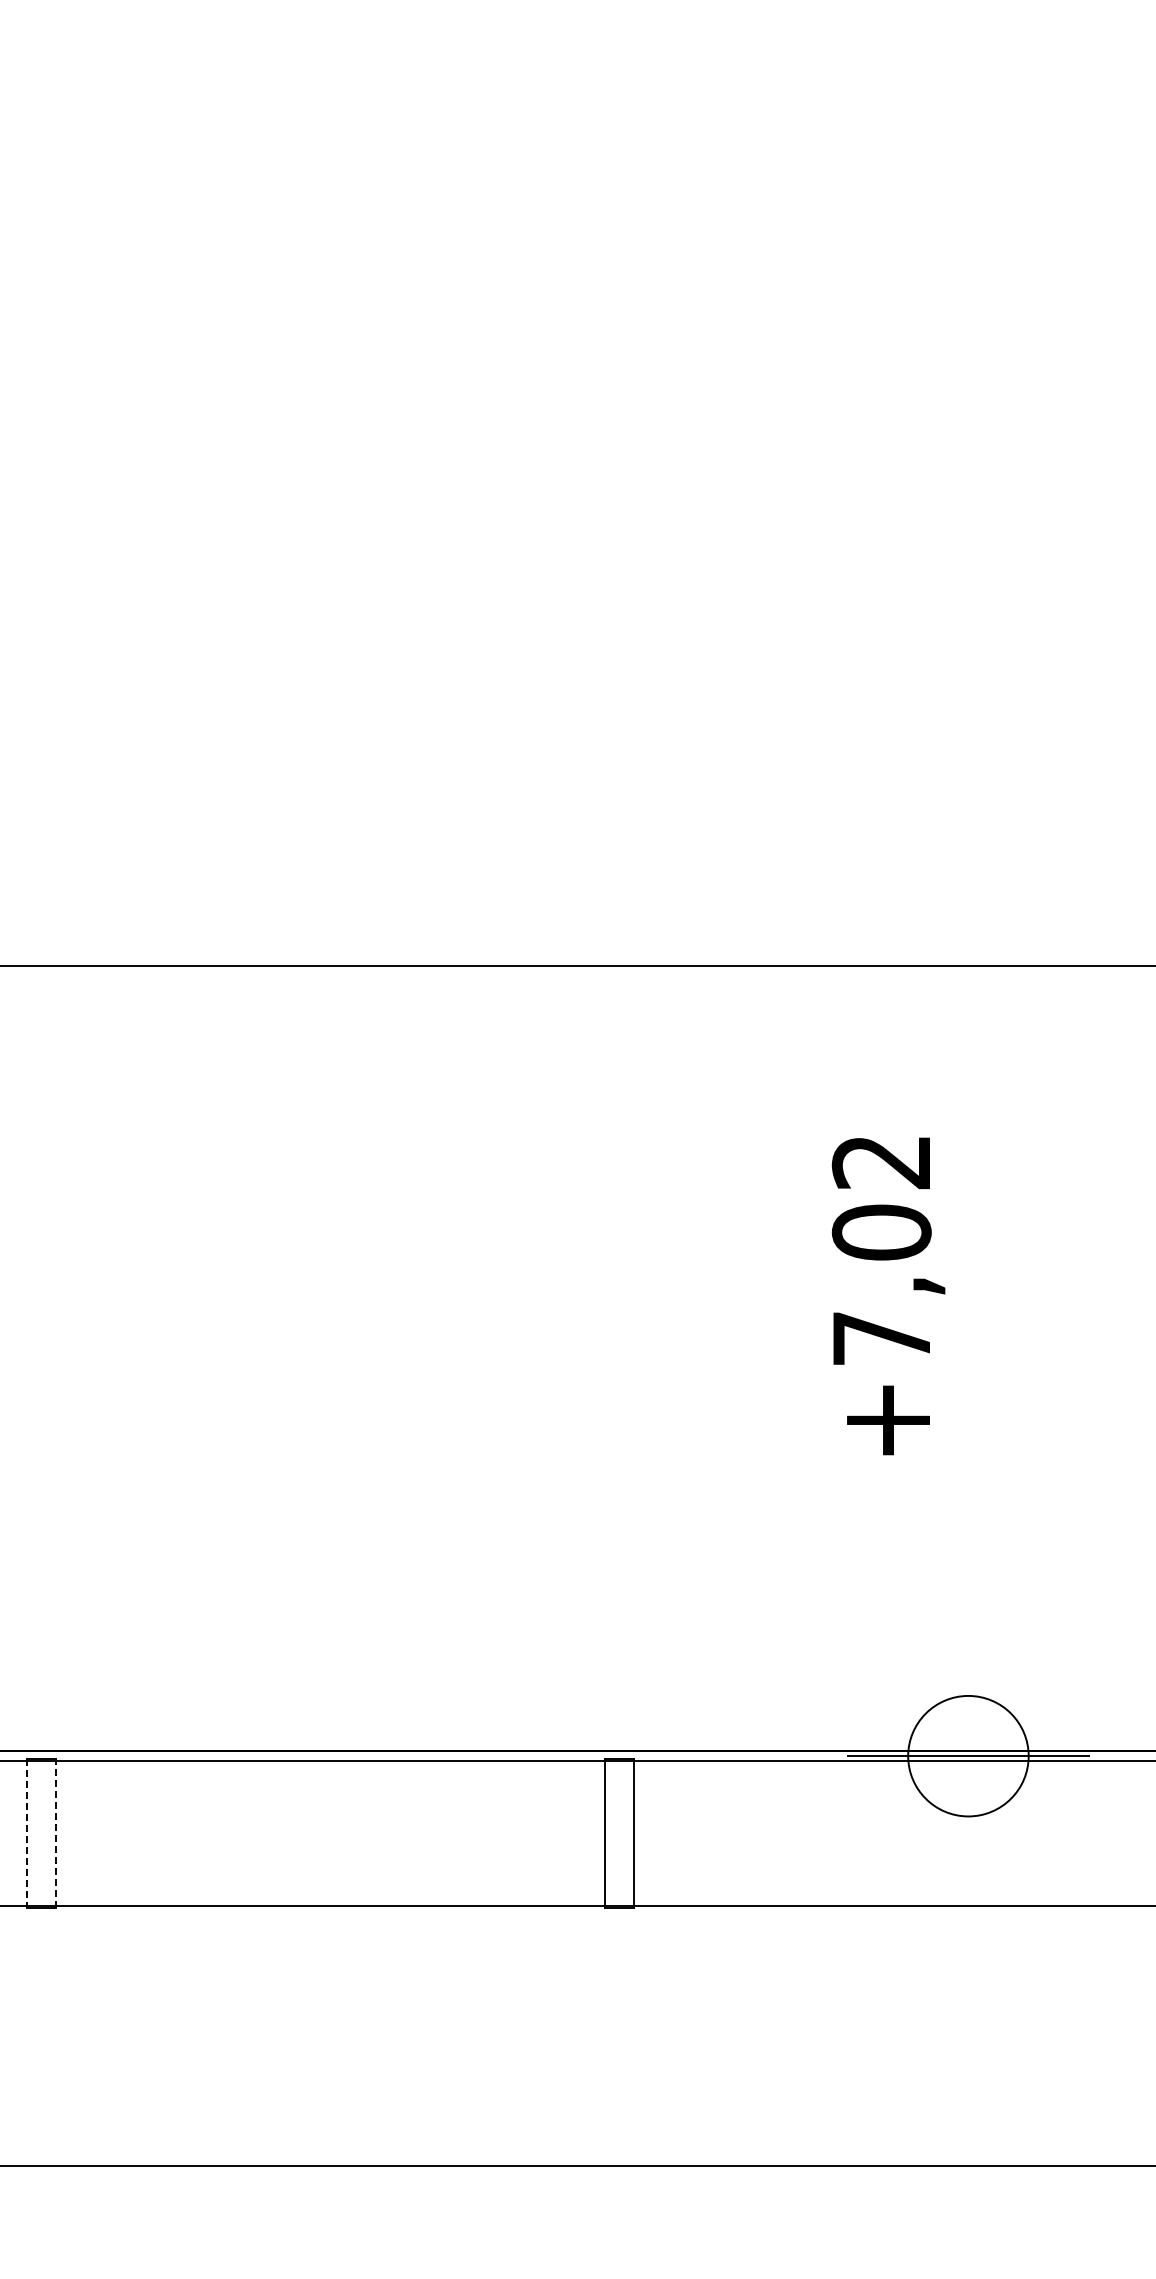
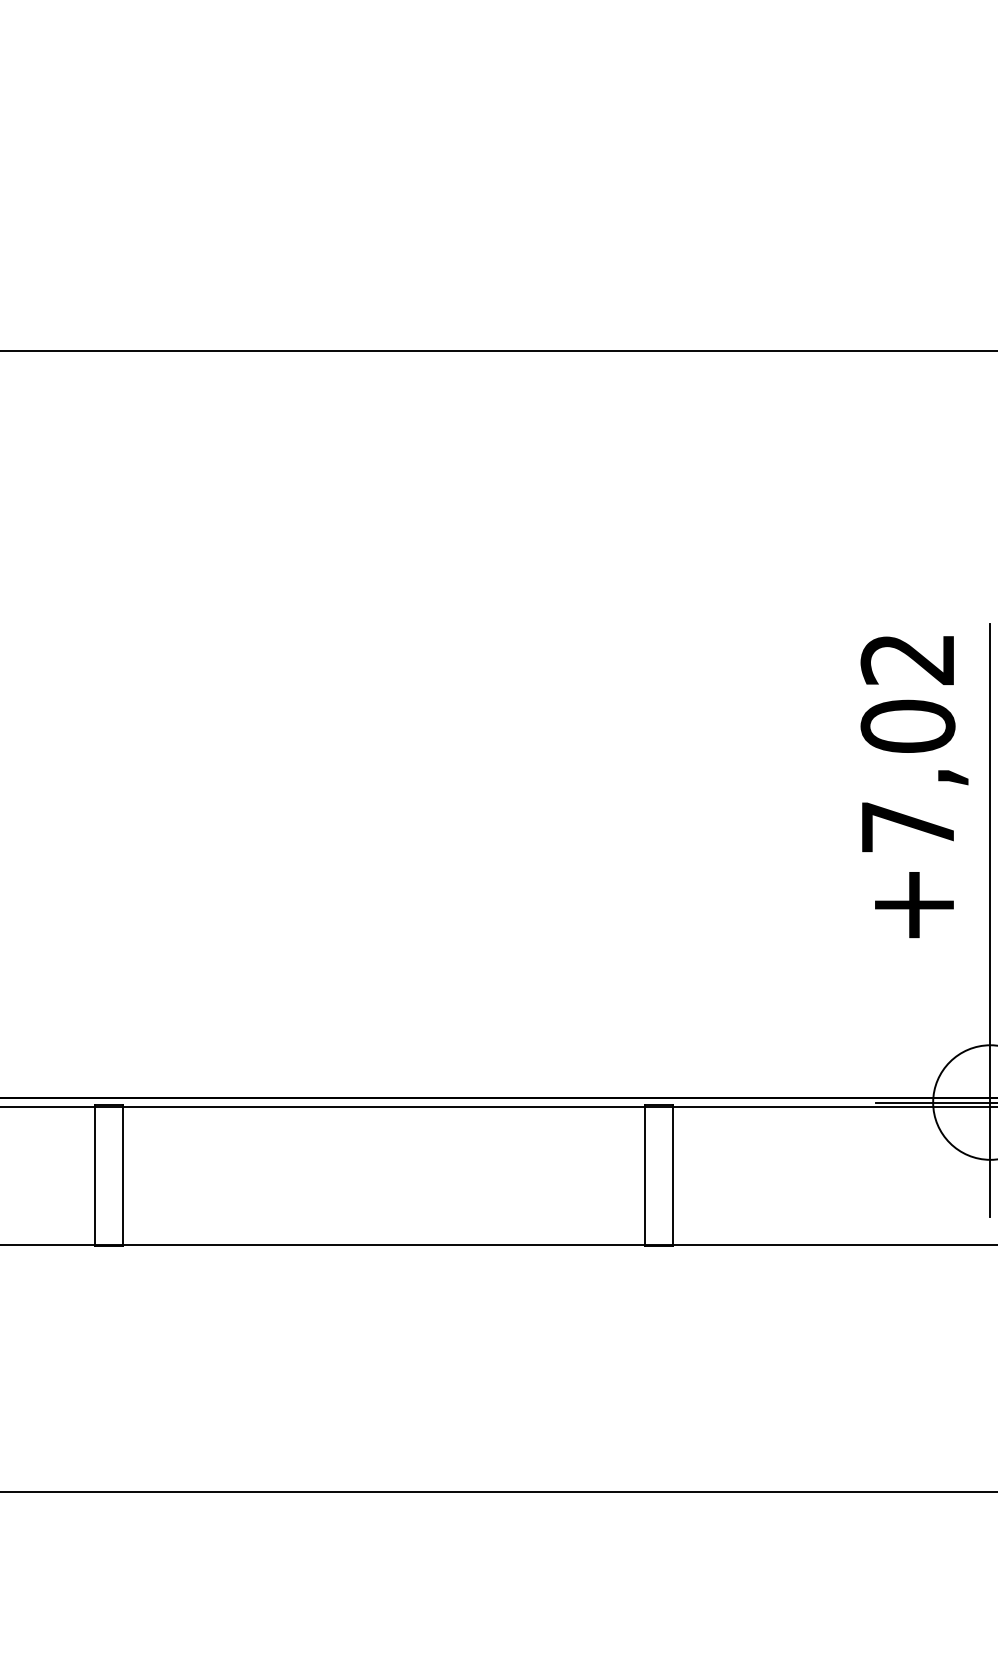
text: (888, 1296) -> (914, 787), moved
line: (968, 1564) -> (990, 920), added
line: (55, 1832) -> (122, 1175), dashed -> solid
line: (26, 1833) -> (94, 1176), dashed -> solid

